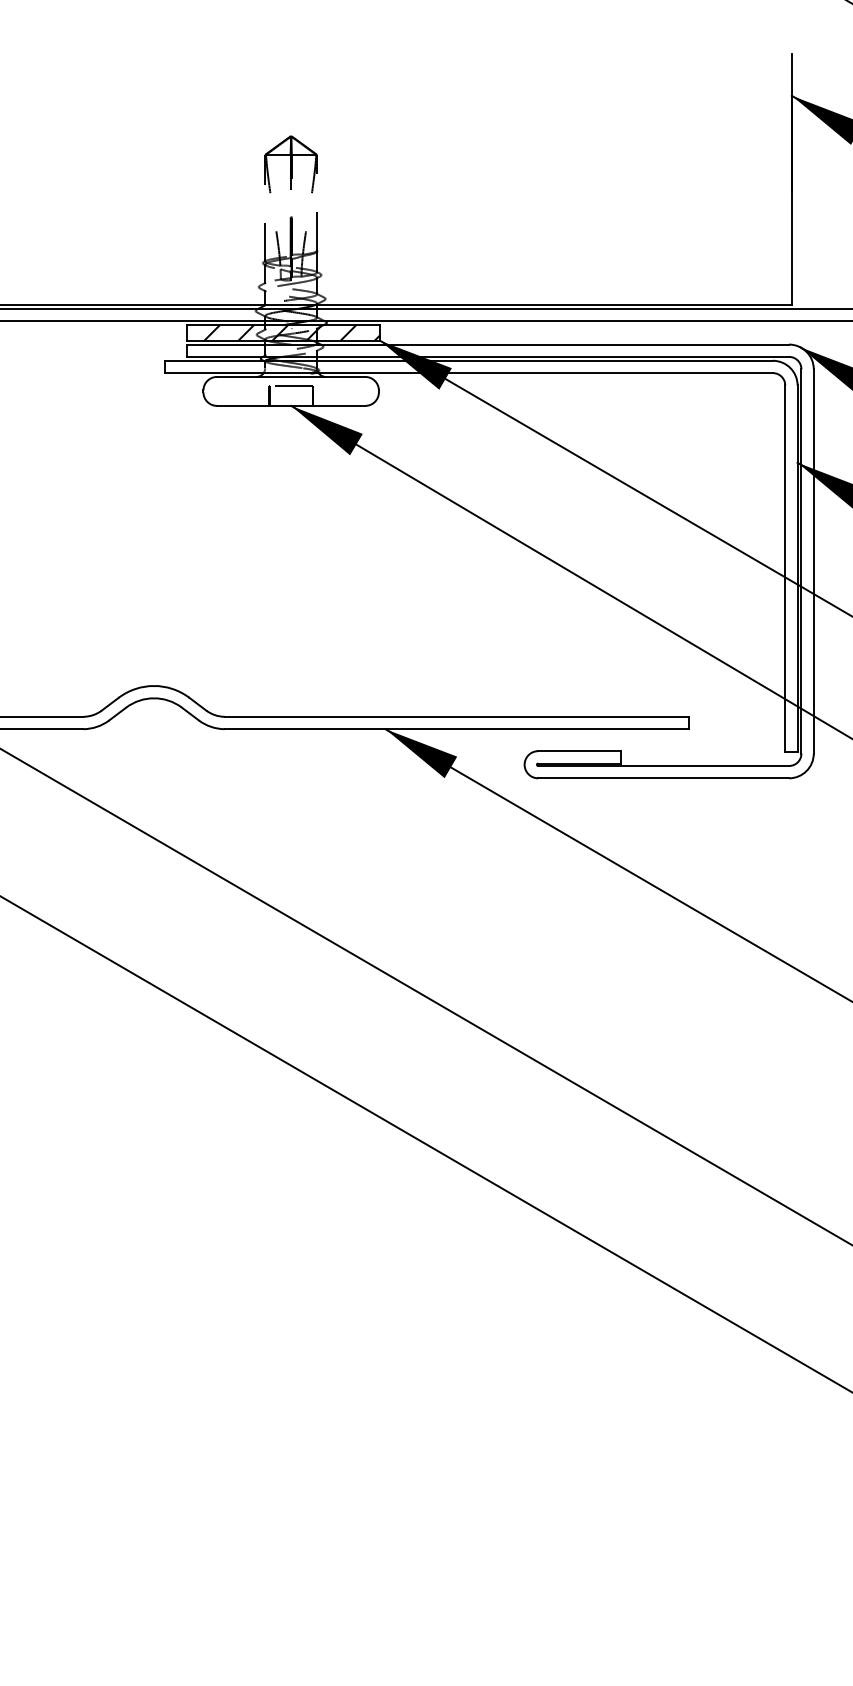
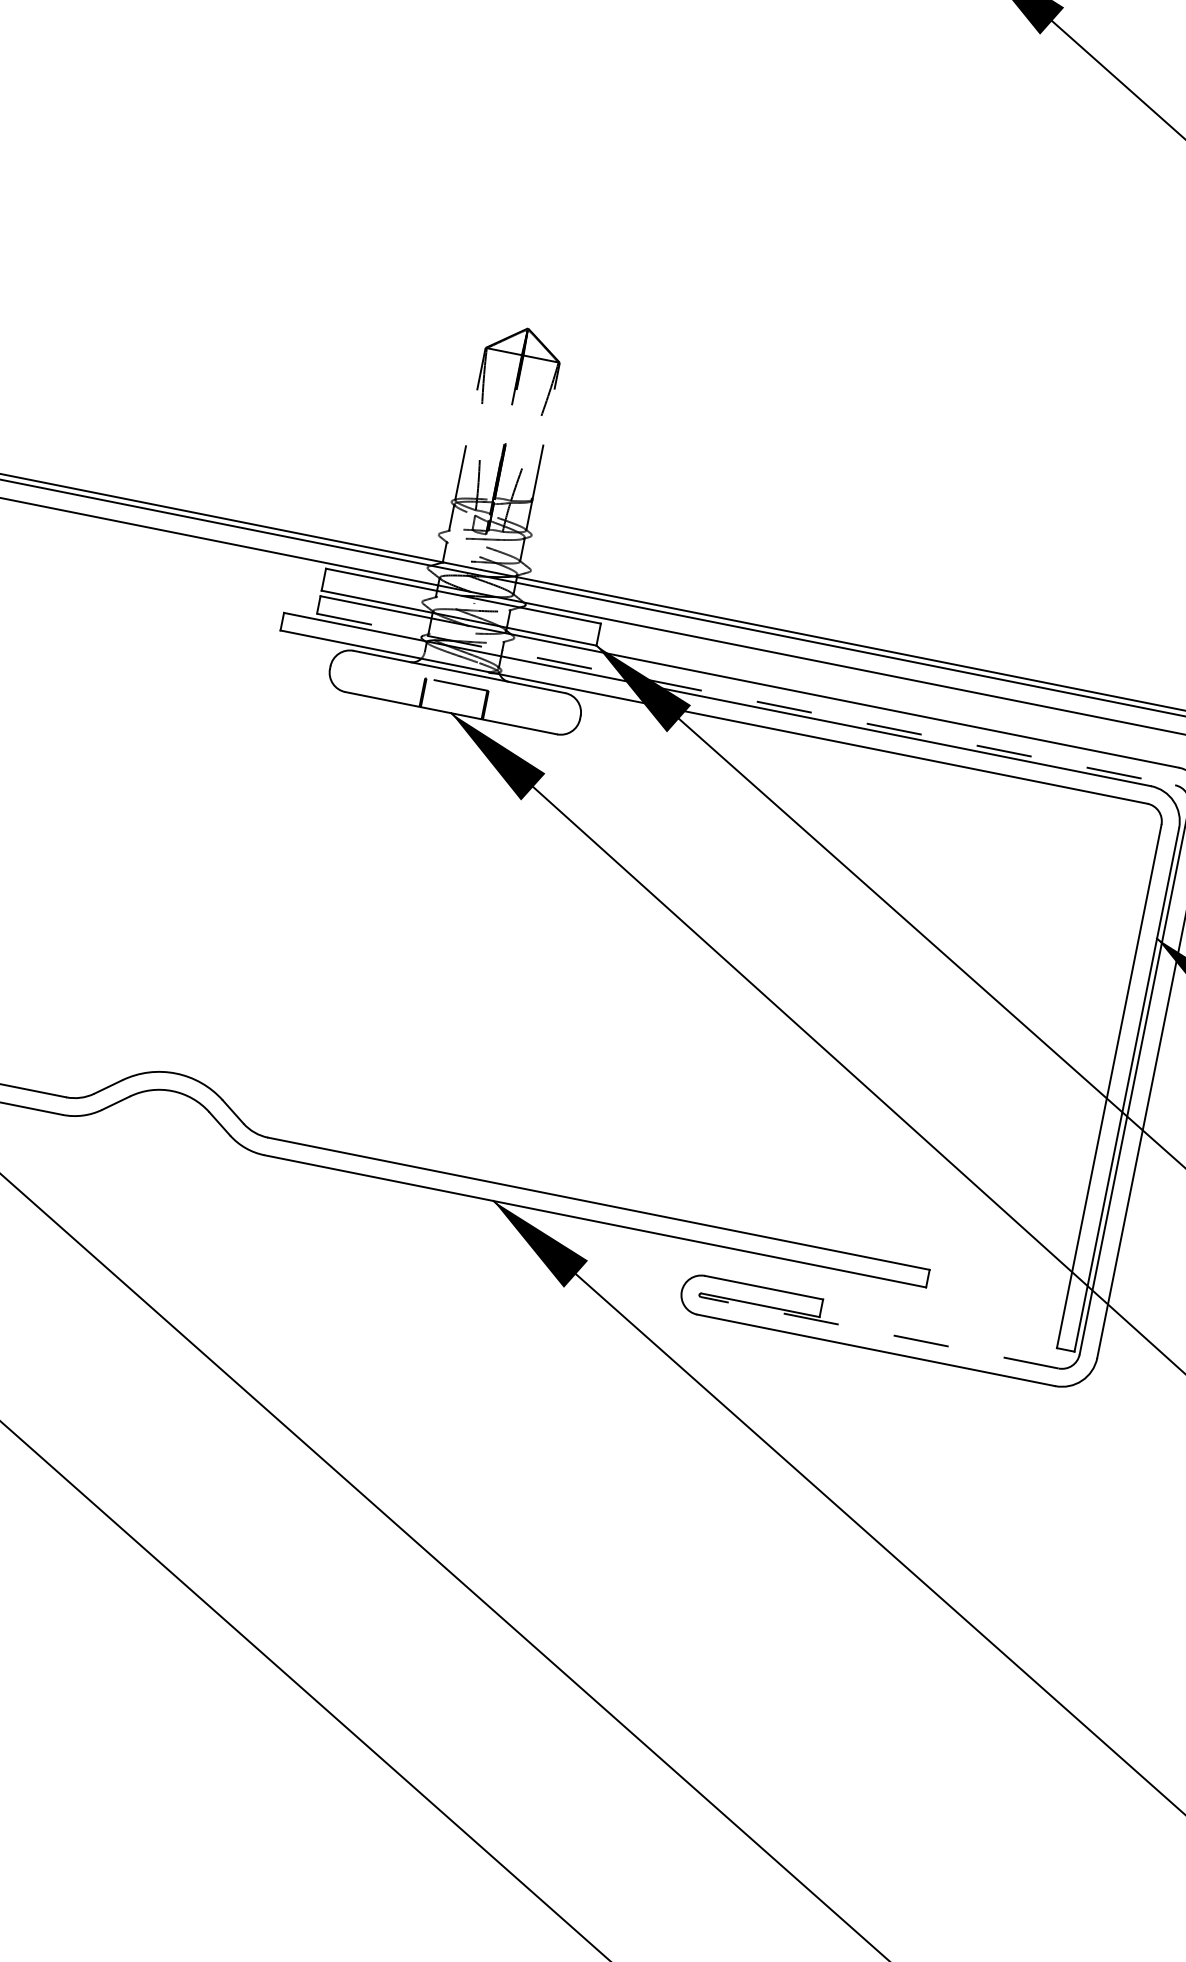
hatch: (292, 332) -> (474, 608), removed
line: (488, 356) -> (746, 699), solid -> dashed
line: (663, 765) -> (879, 1332), solid -> dashed

